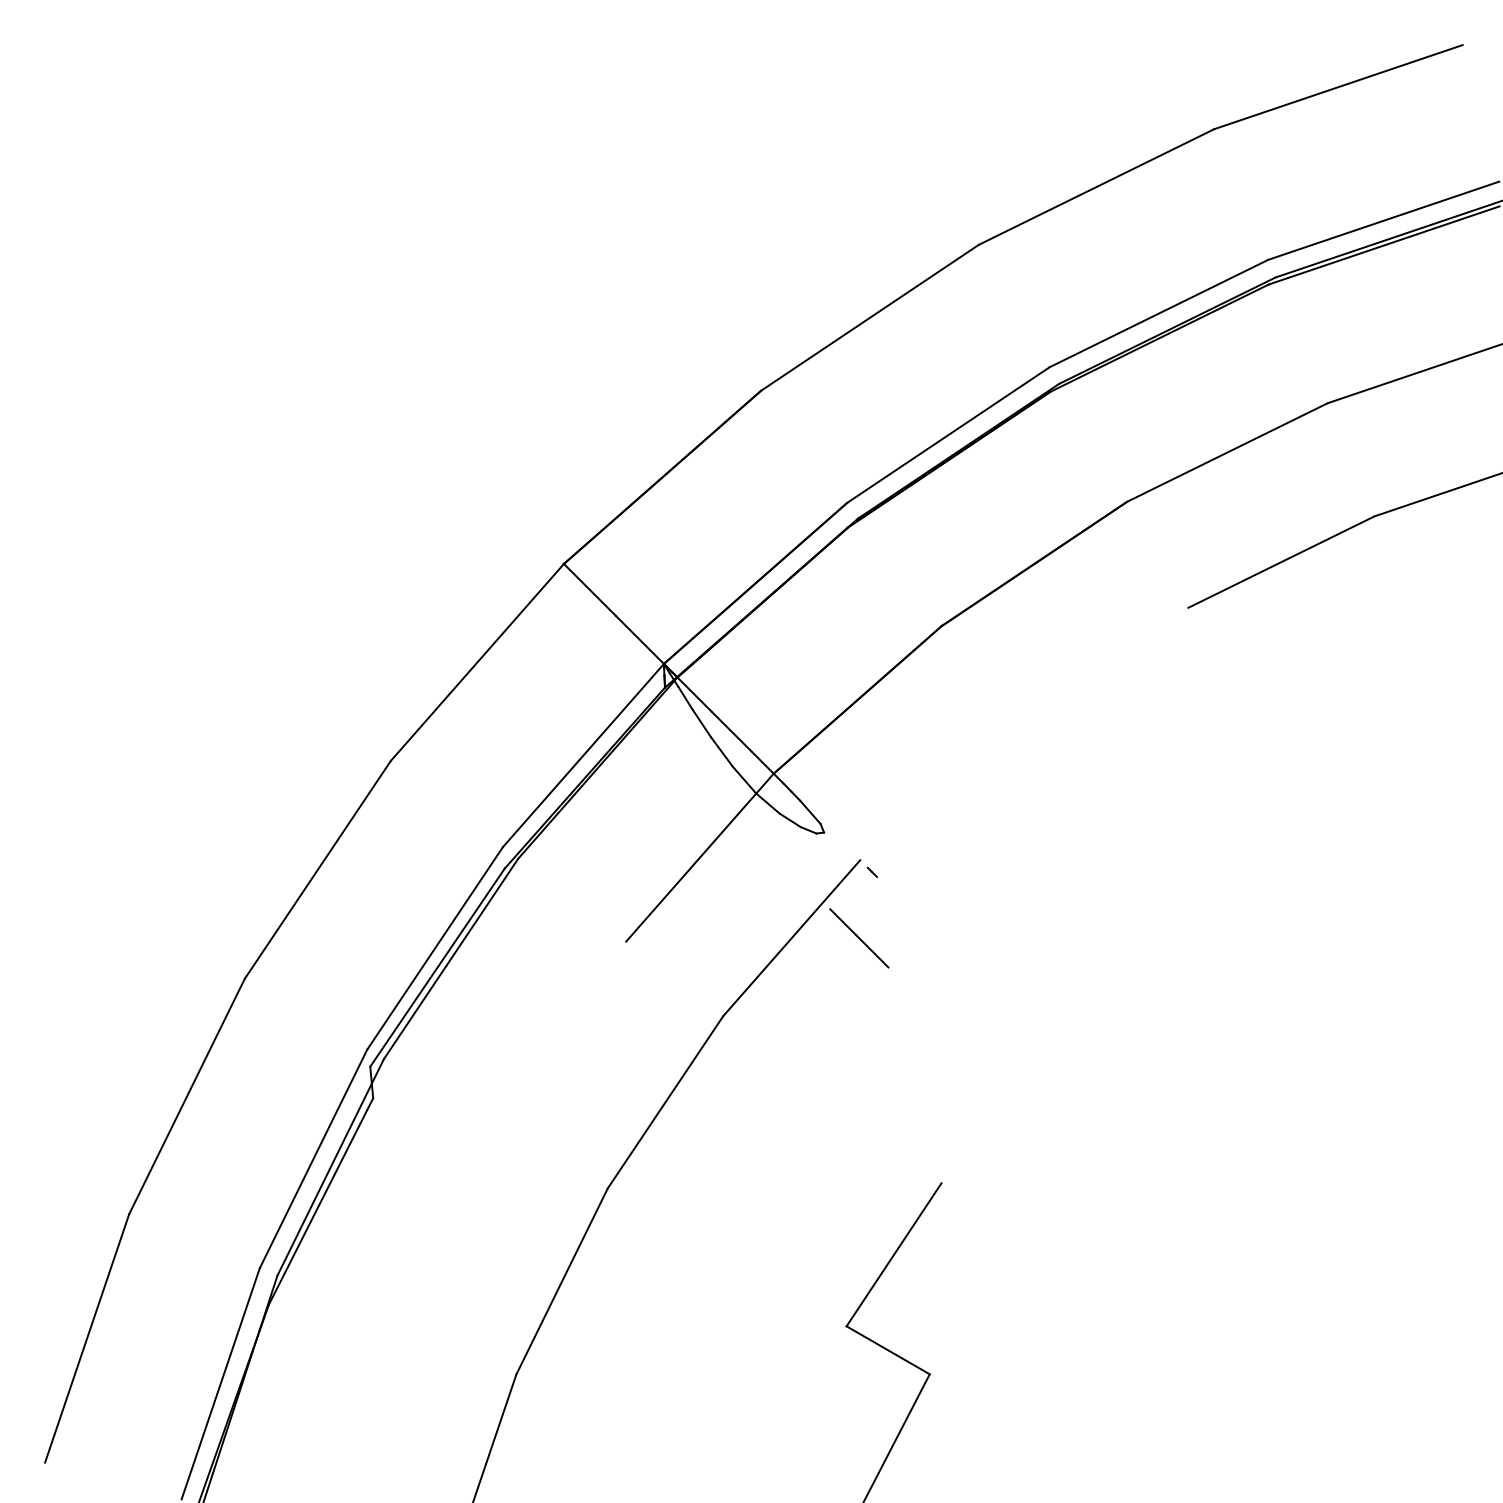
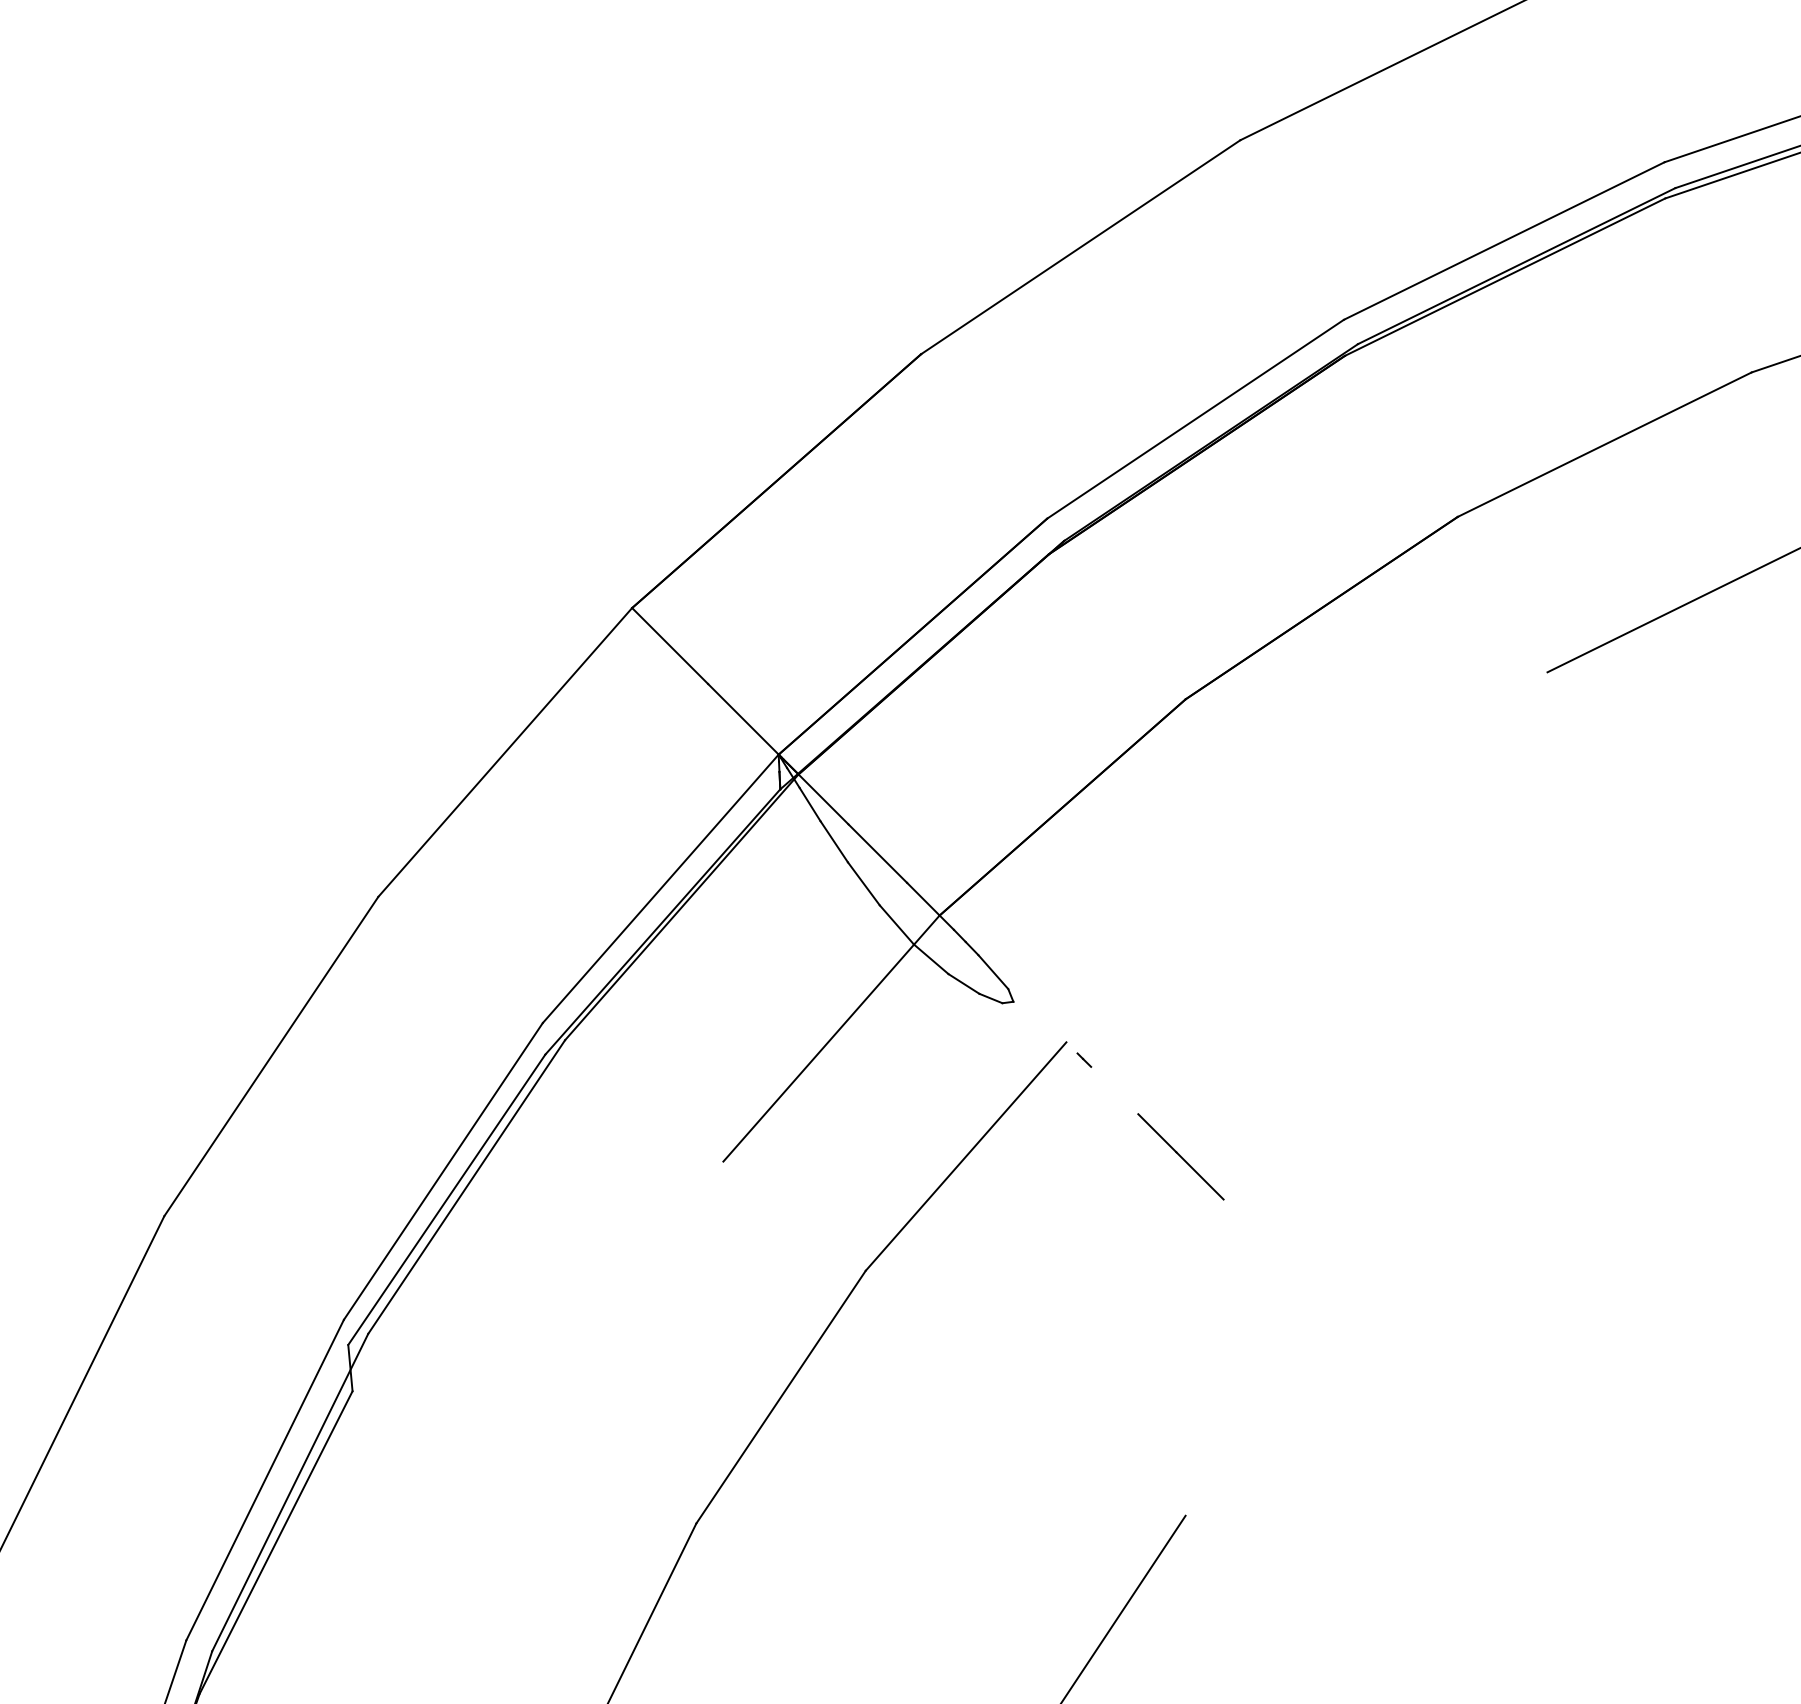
part: (859, 938) -> (1181, 1157), moved

